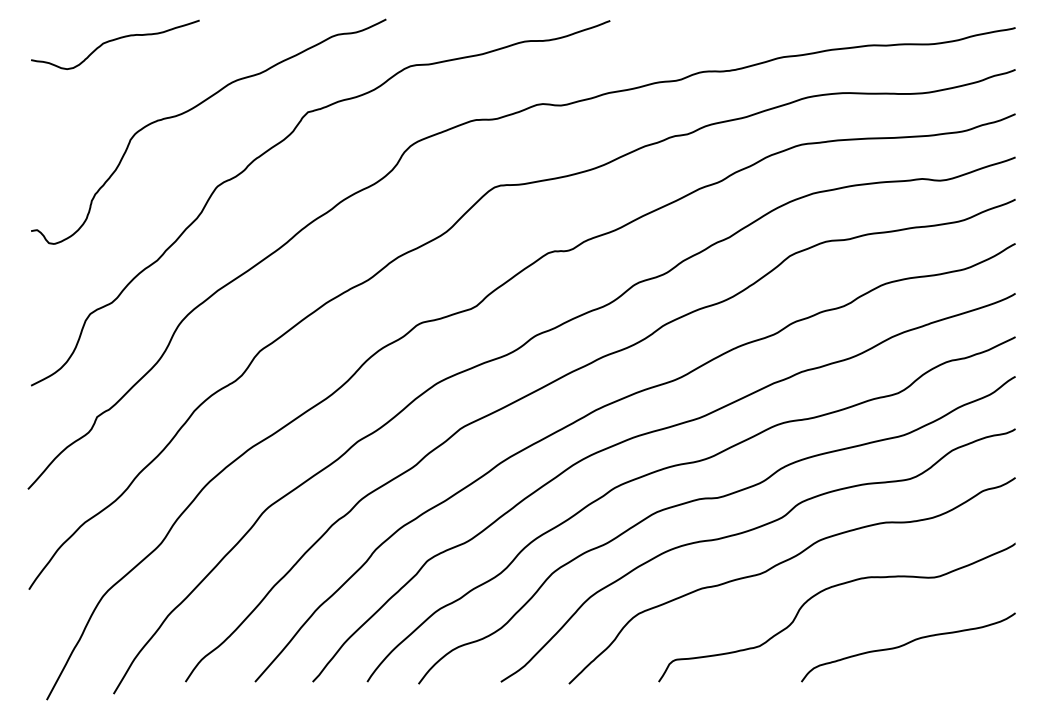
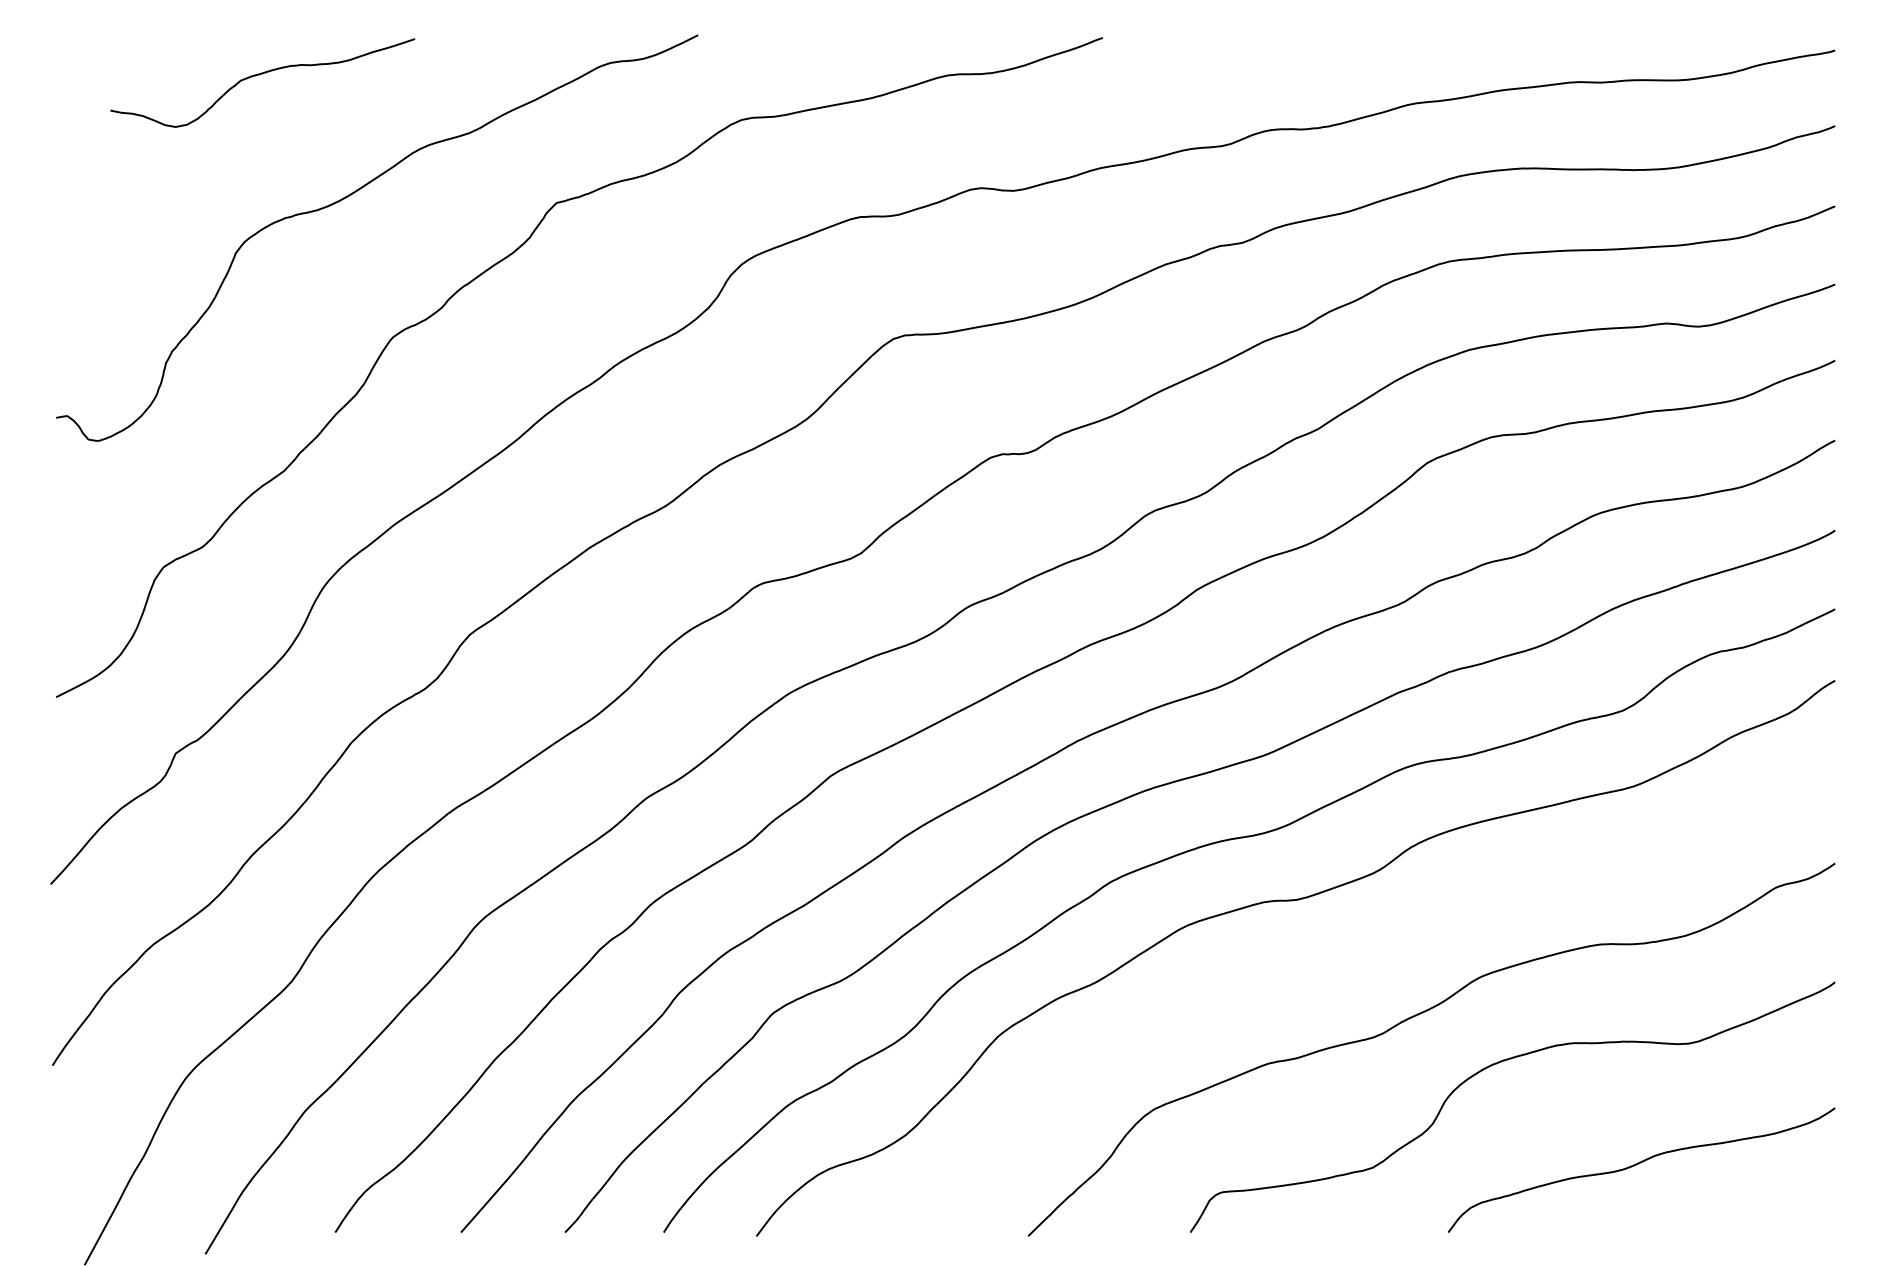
curve: (115, 40) -> (262, 75), moved
curve: (750, 531) -> (1356, 960), removed

